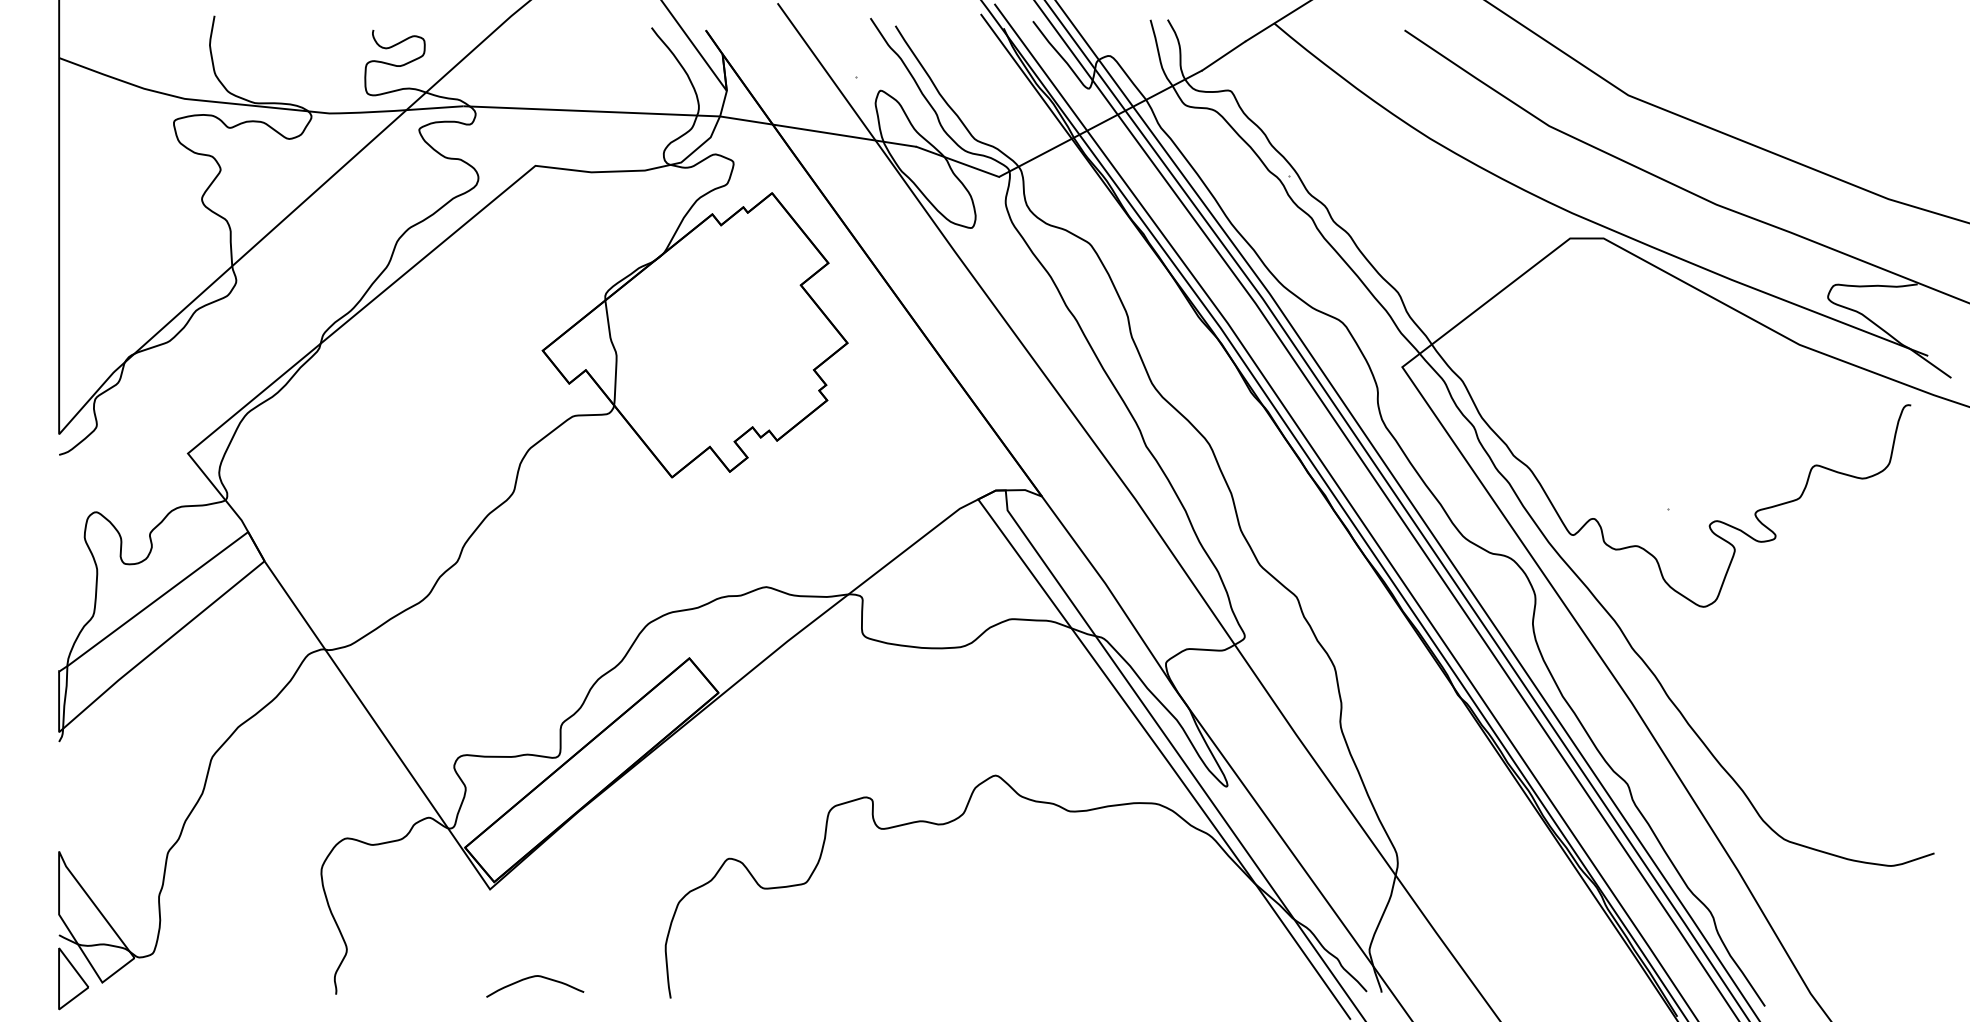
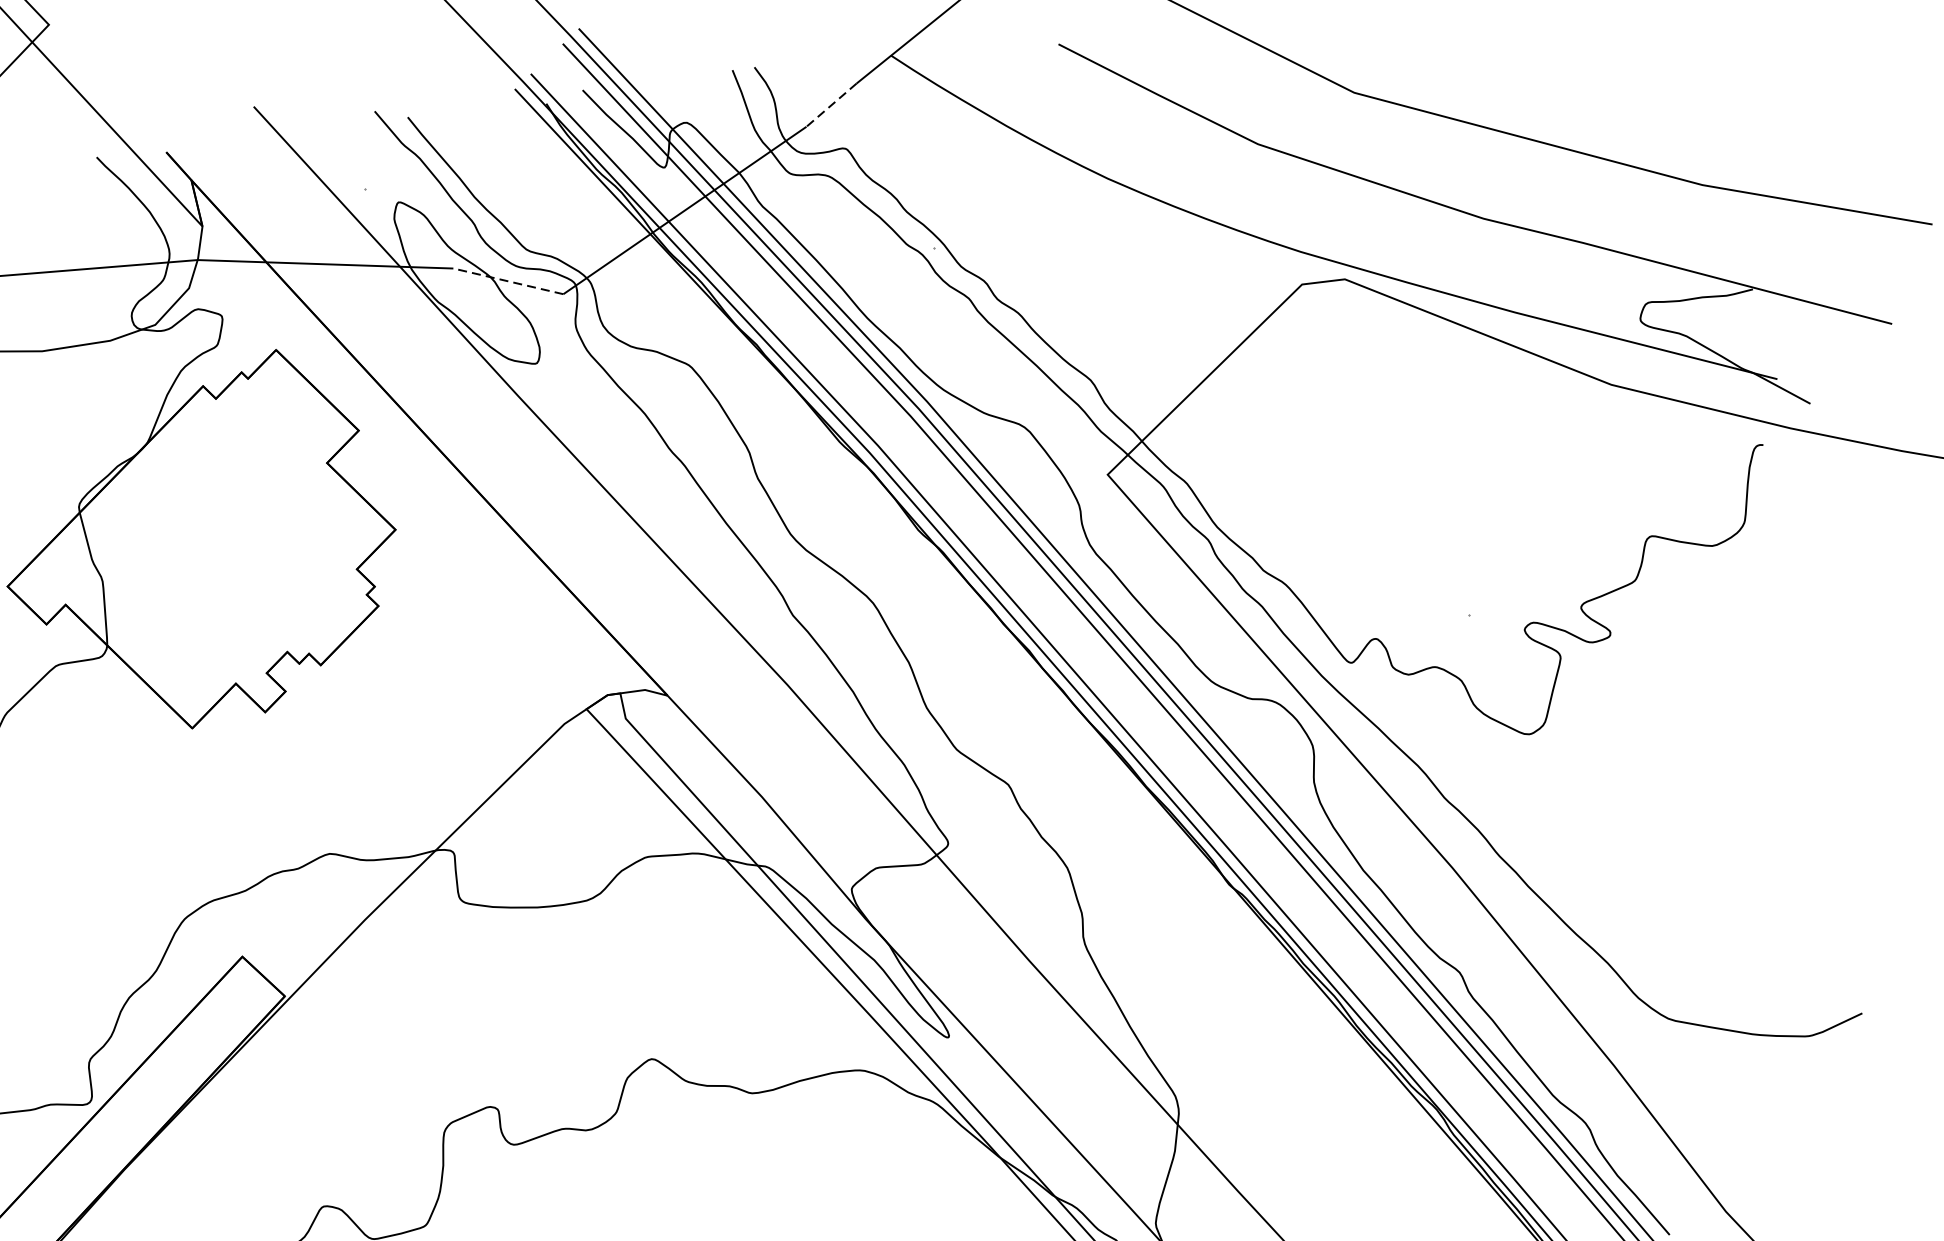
line: (1223, 56) -> (831, 105), solid -> dashed
line: (957, 161) -> (507, 280), solid -> dashed

